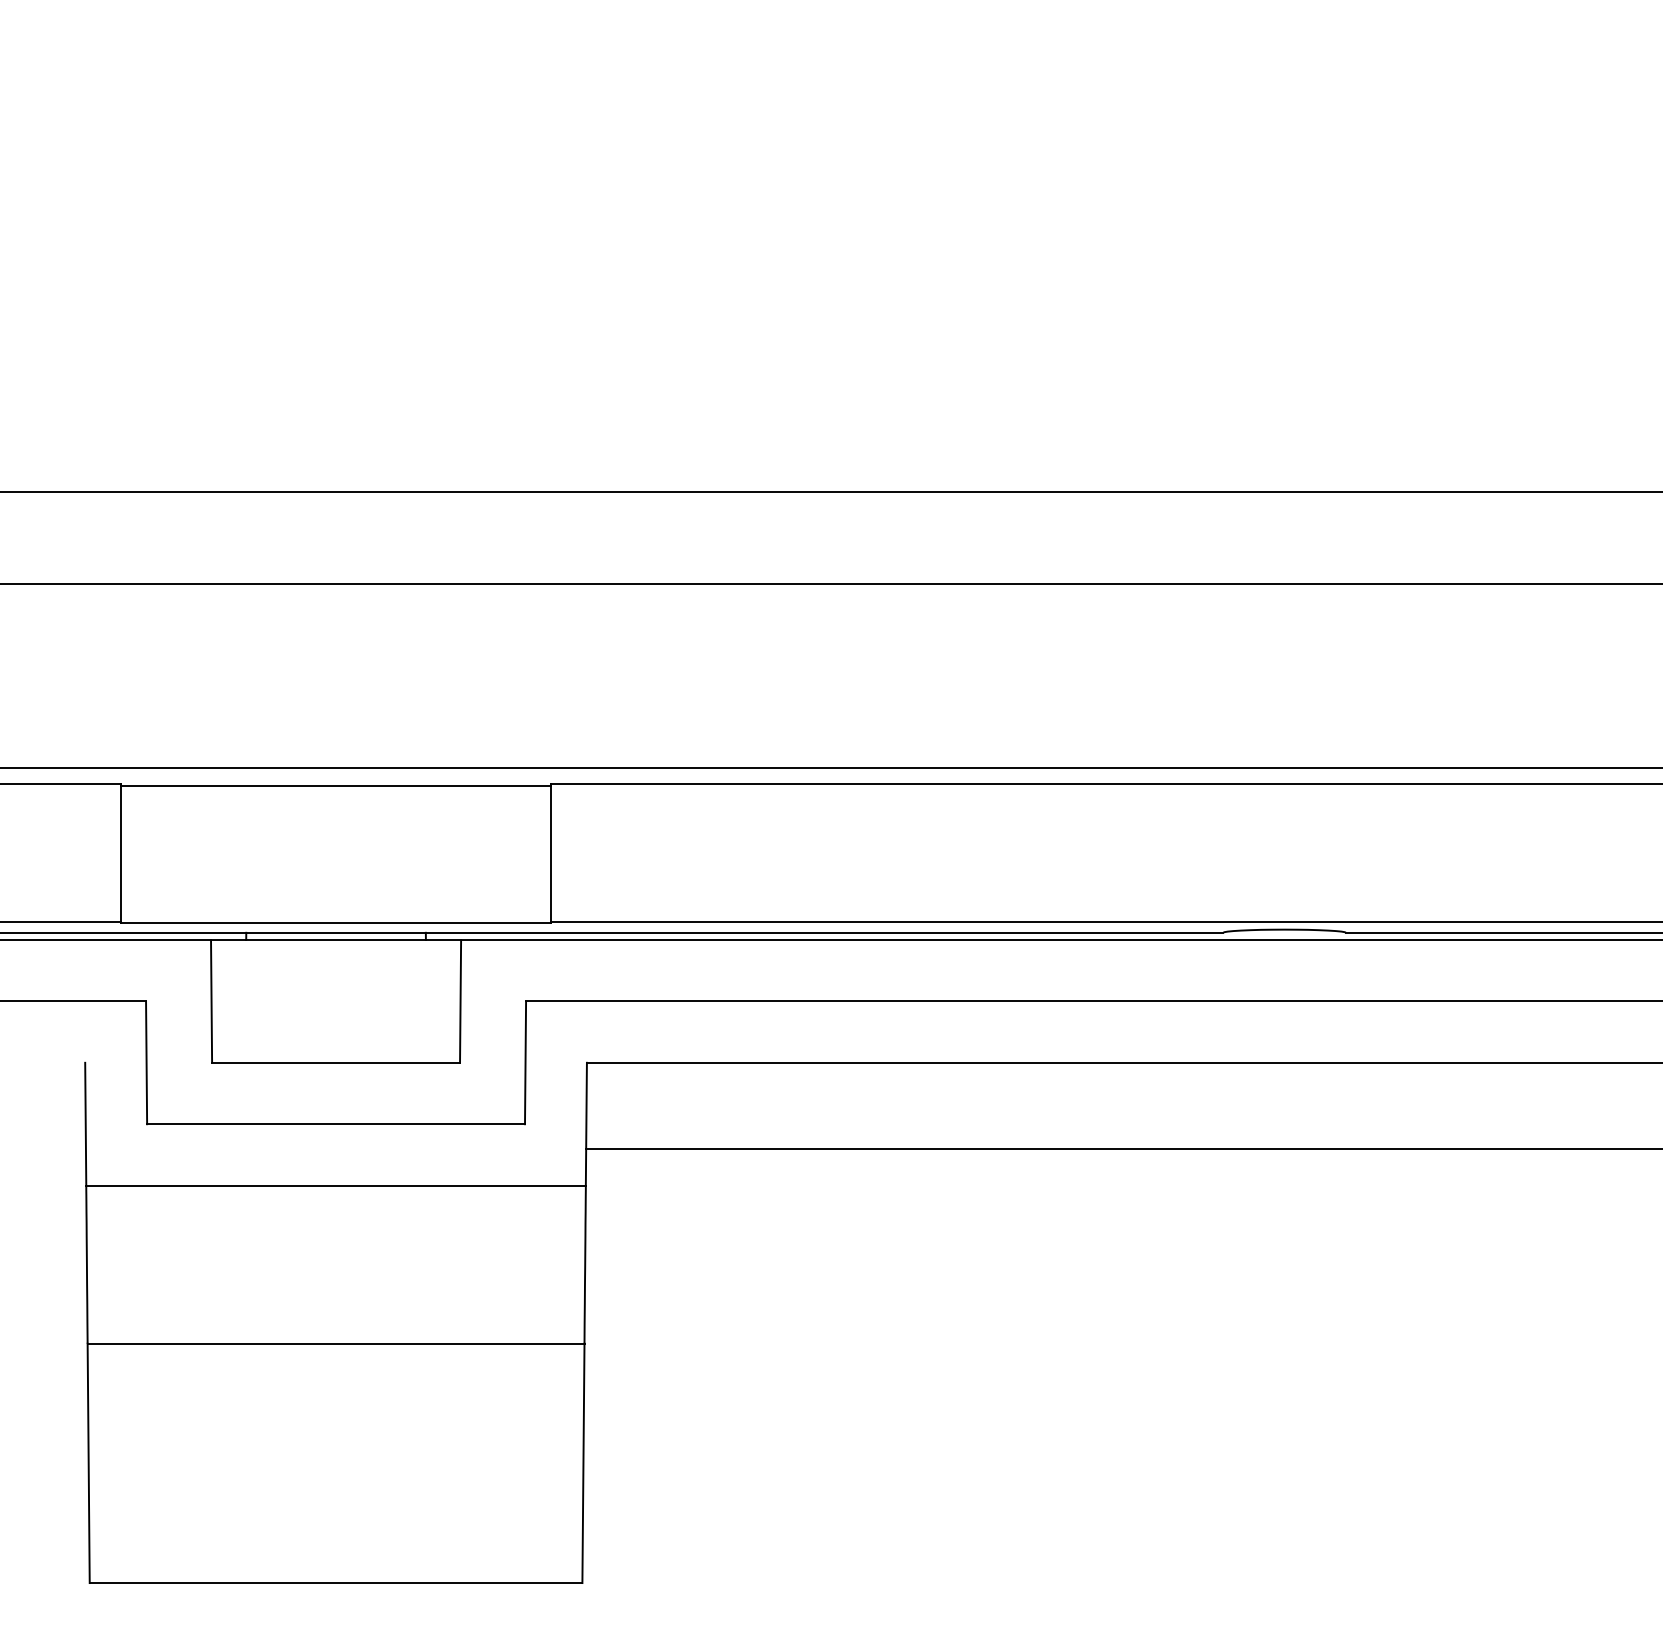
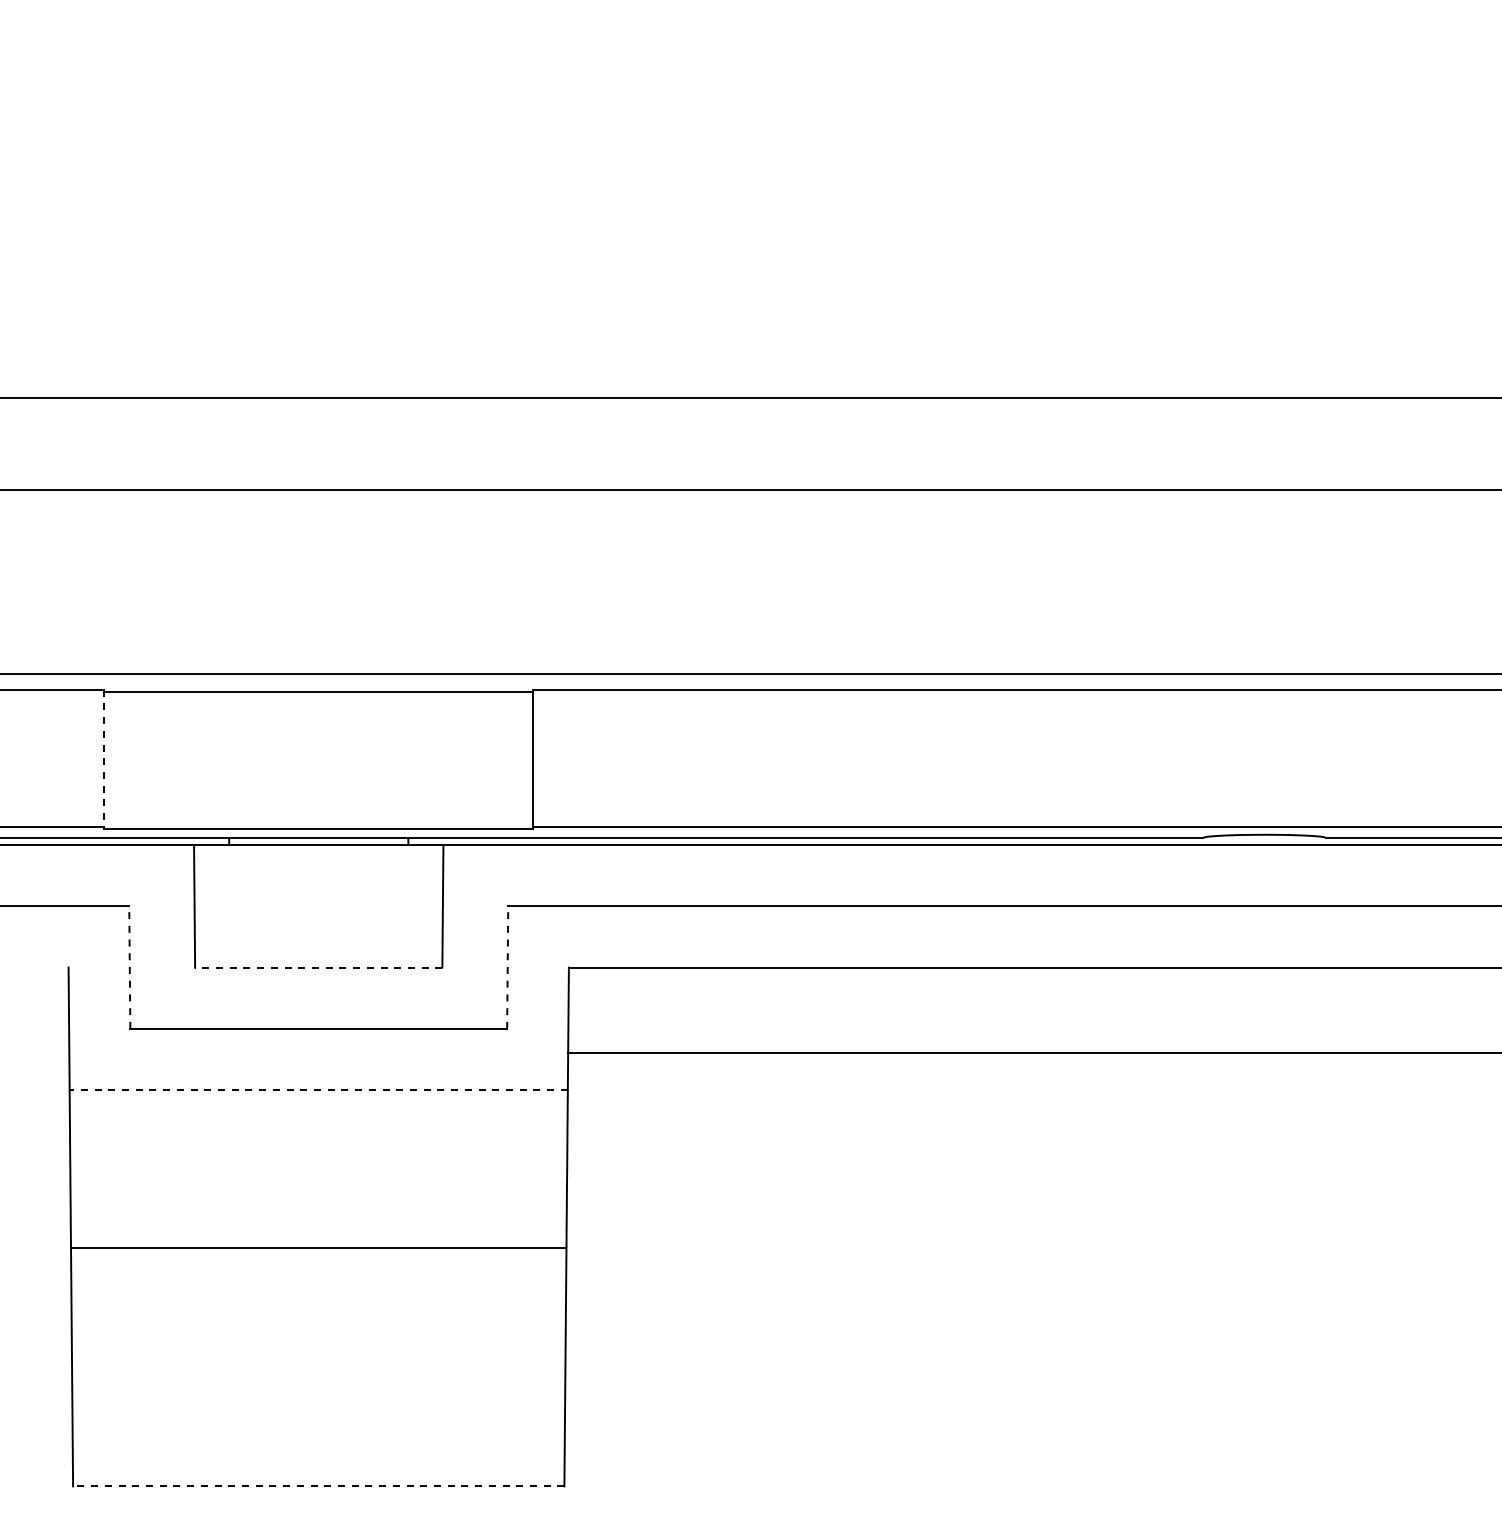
line: (121, 852) -> (104, 757), solid -> dashed
line: (146, 1062) -> (129, 967), solid -> dashed
line: (336, 1062) -> (319, 967), solid -> dashed
line: (525, 1062) -> (507, 967), solid -> dashed
line: (336, 1185) -> (319, 1089), solid -> dashed
line: (335, 1583) -> (318, 1486), solid -> dashed

